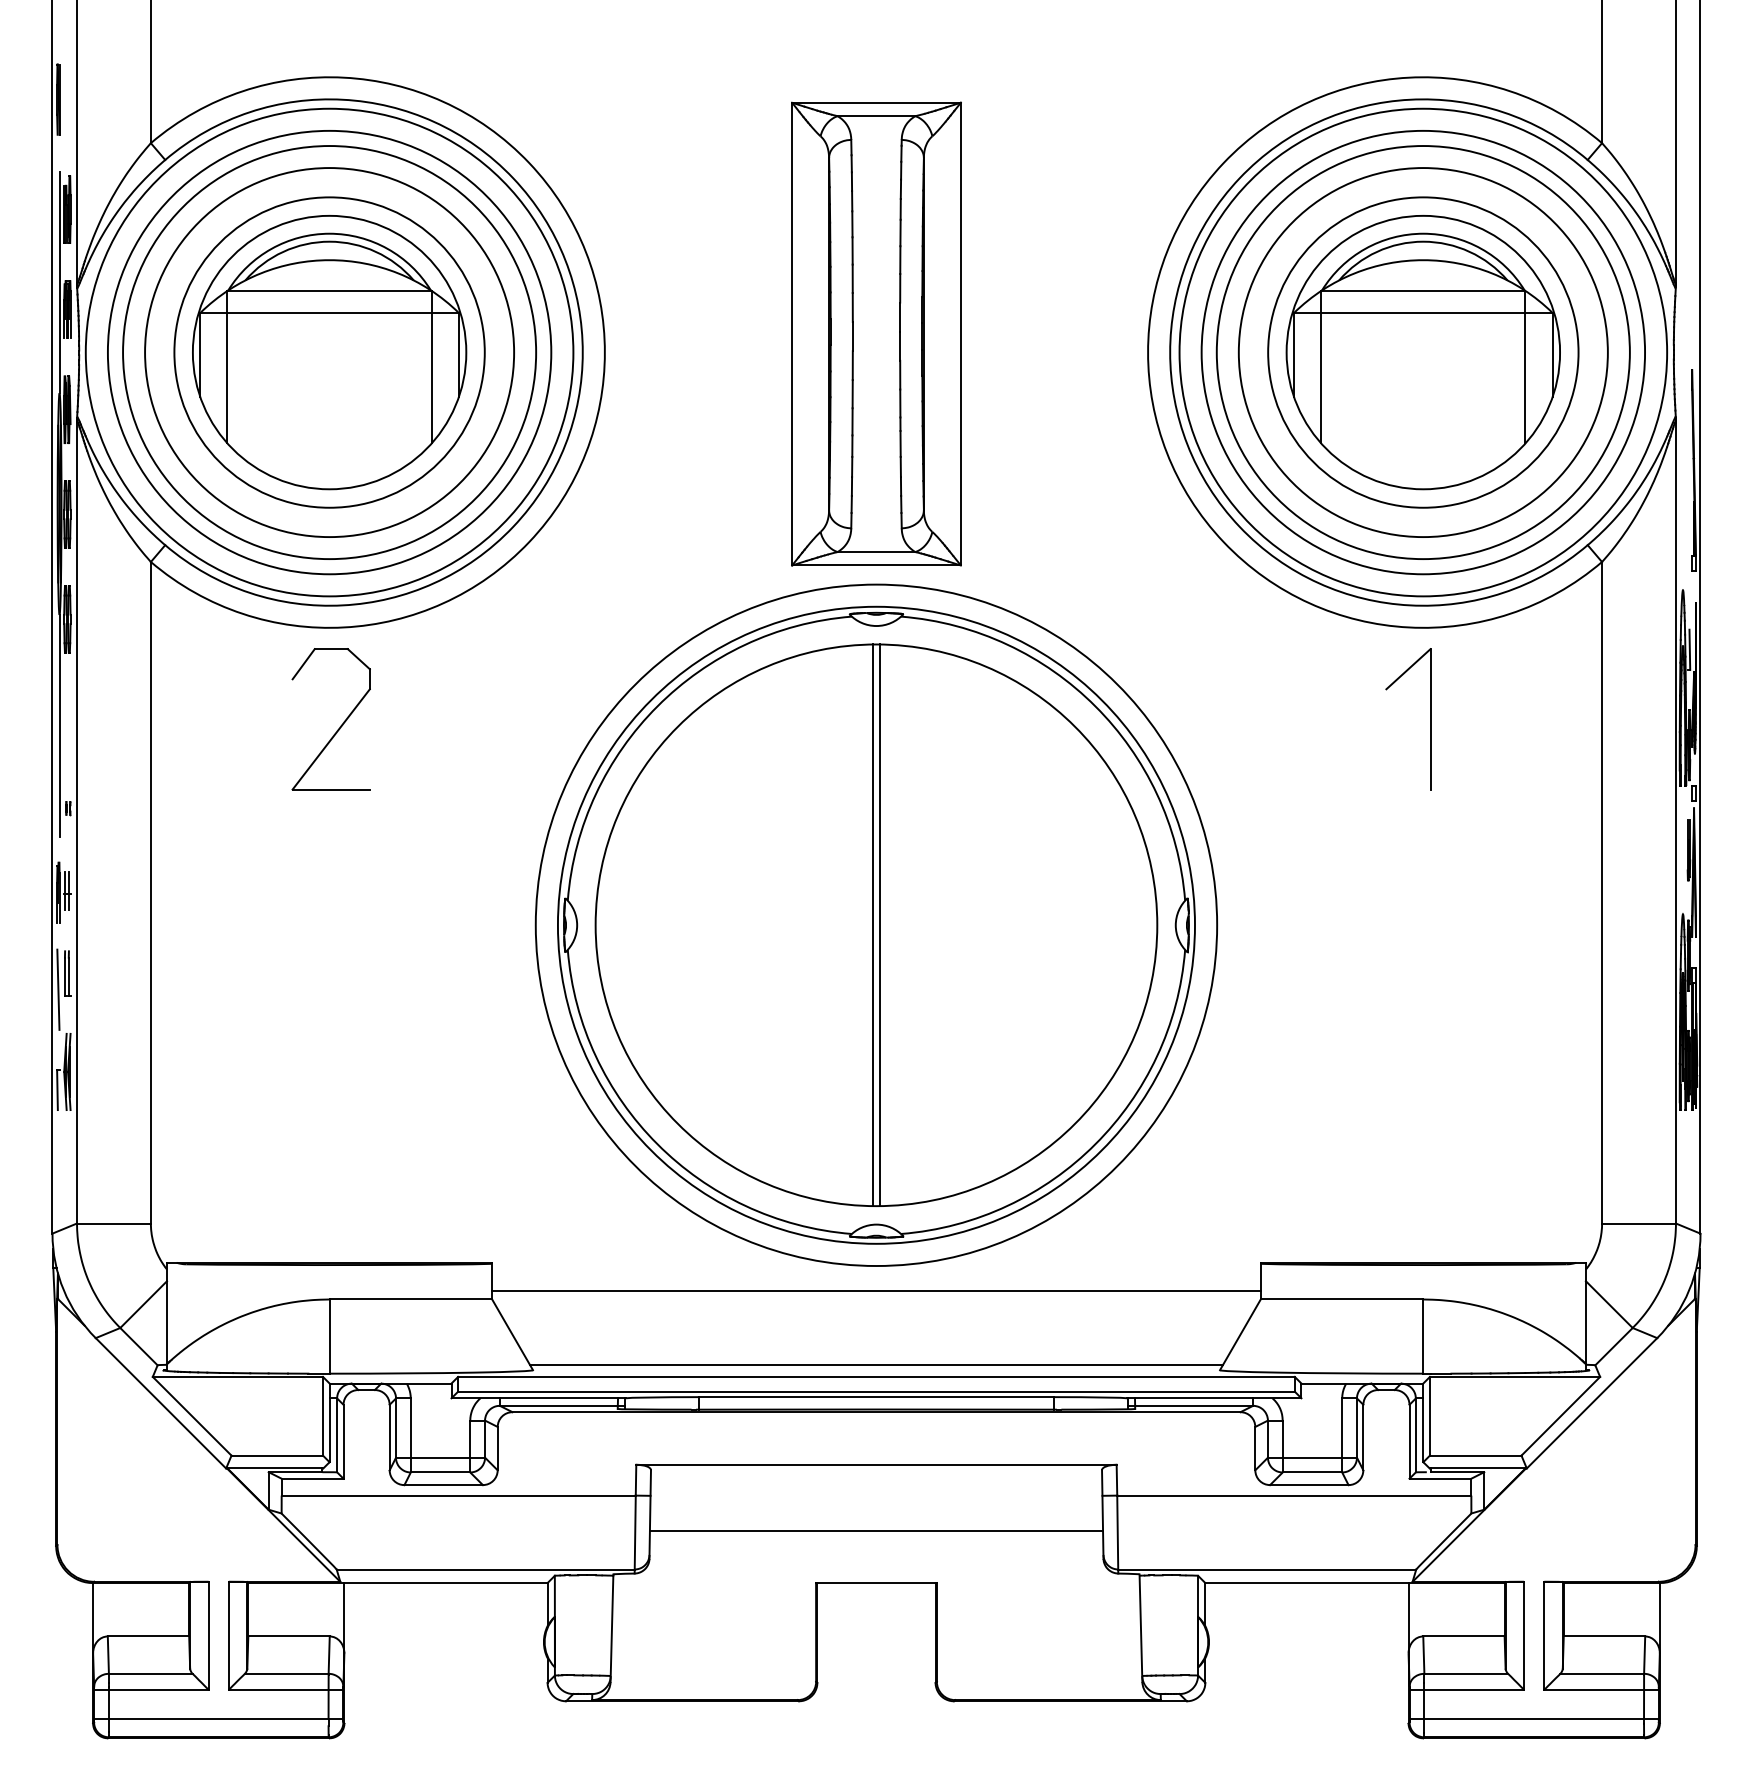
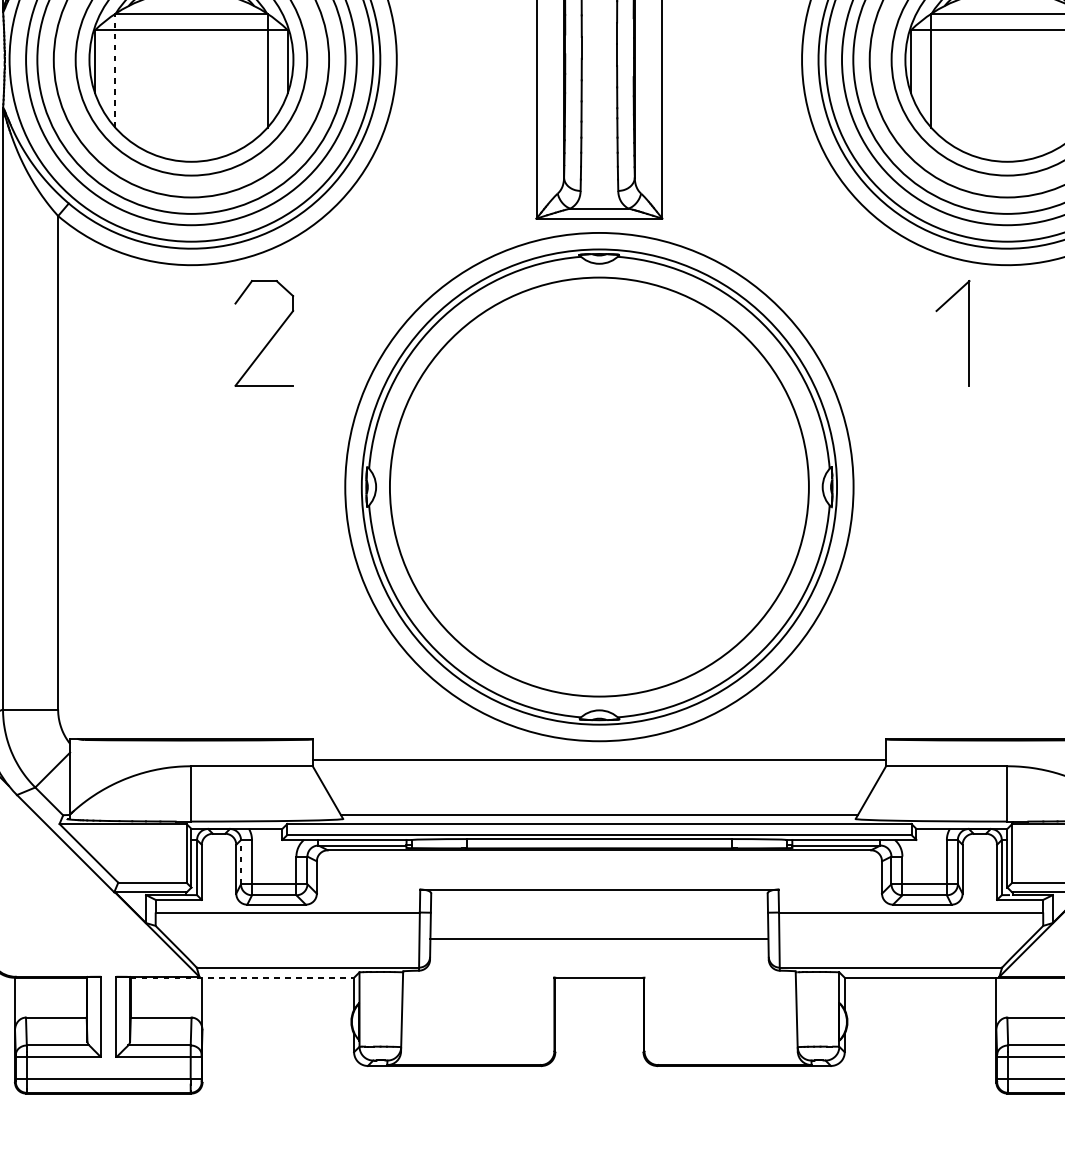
line: (227, 366) -> (115, 70), solid -> dashed
part: (1430, 719) -> (969, 333), moved
part: (340, 725) -> (271, 338), moved
line: (872, 925) -> (596, 487), removed
line: (880, 925) -> (602, 487), removed
line: (396, 1428) -> (241, 862), solid -> dashed
line: (397, 1583) -> (242, 978), solid -> dashed

